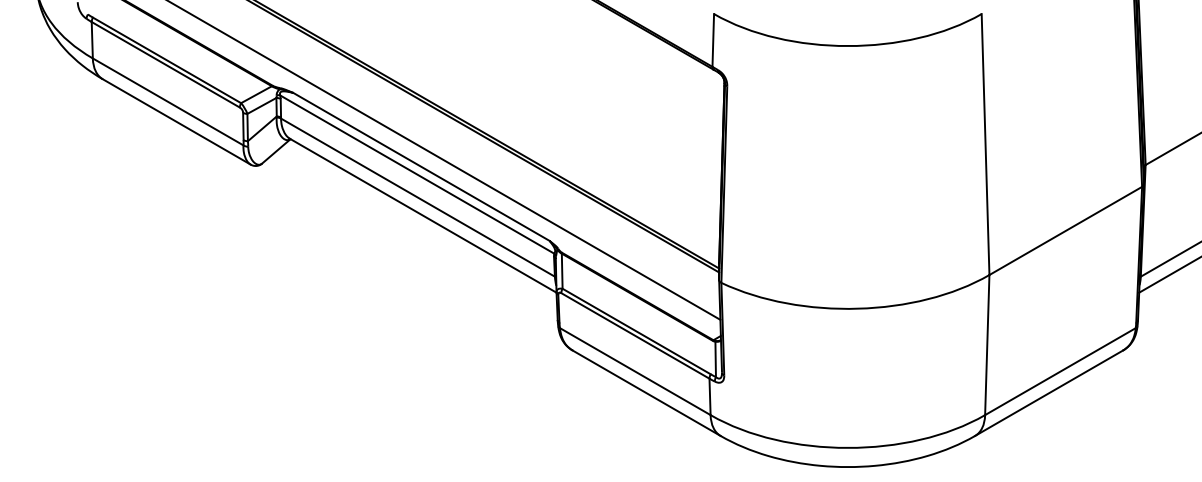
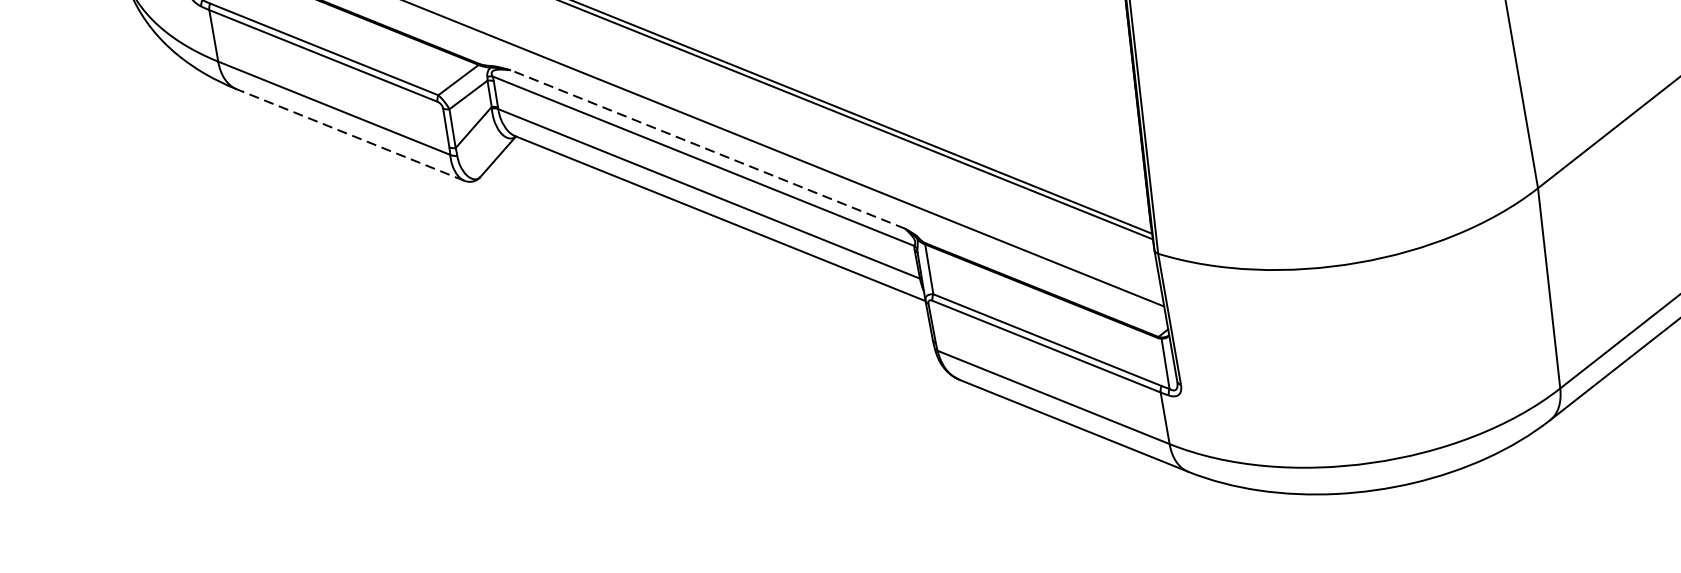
line: (176, 121) -> (350, 134), solid -> dashed
line: (421, 166) -> (707, 148), solid -> dashed

